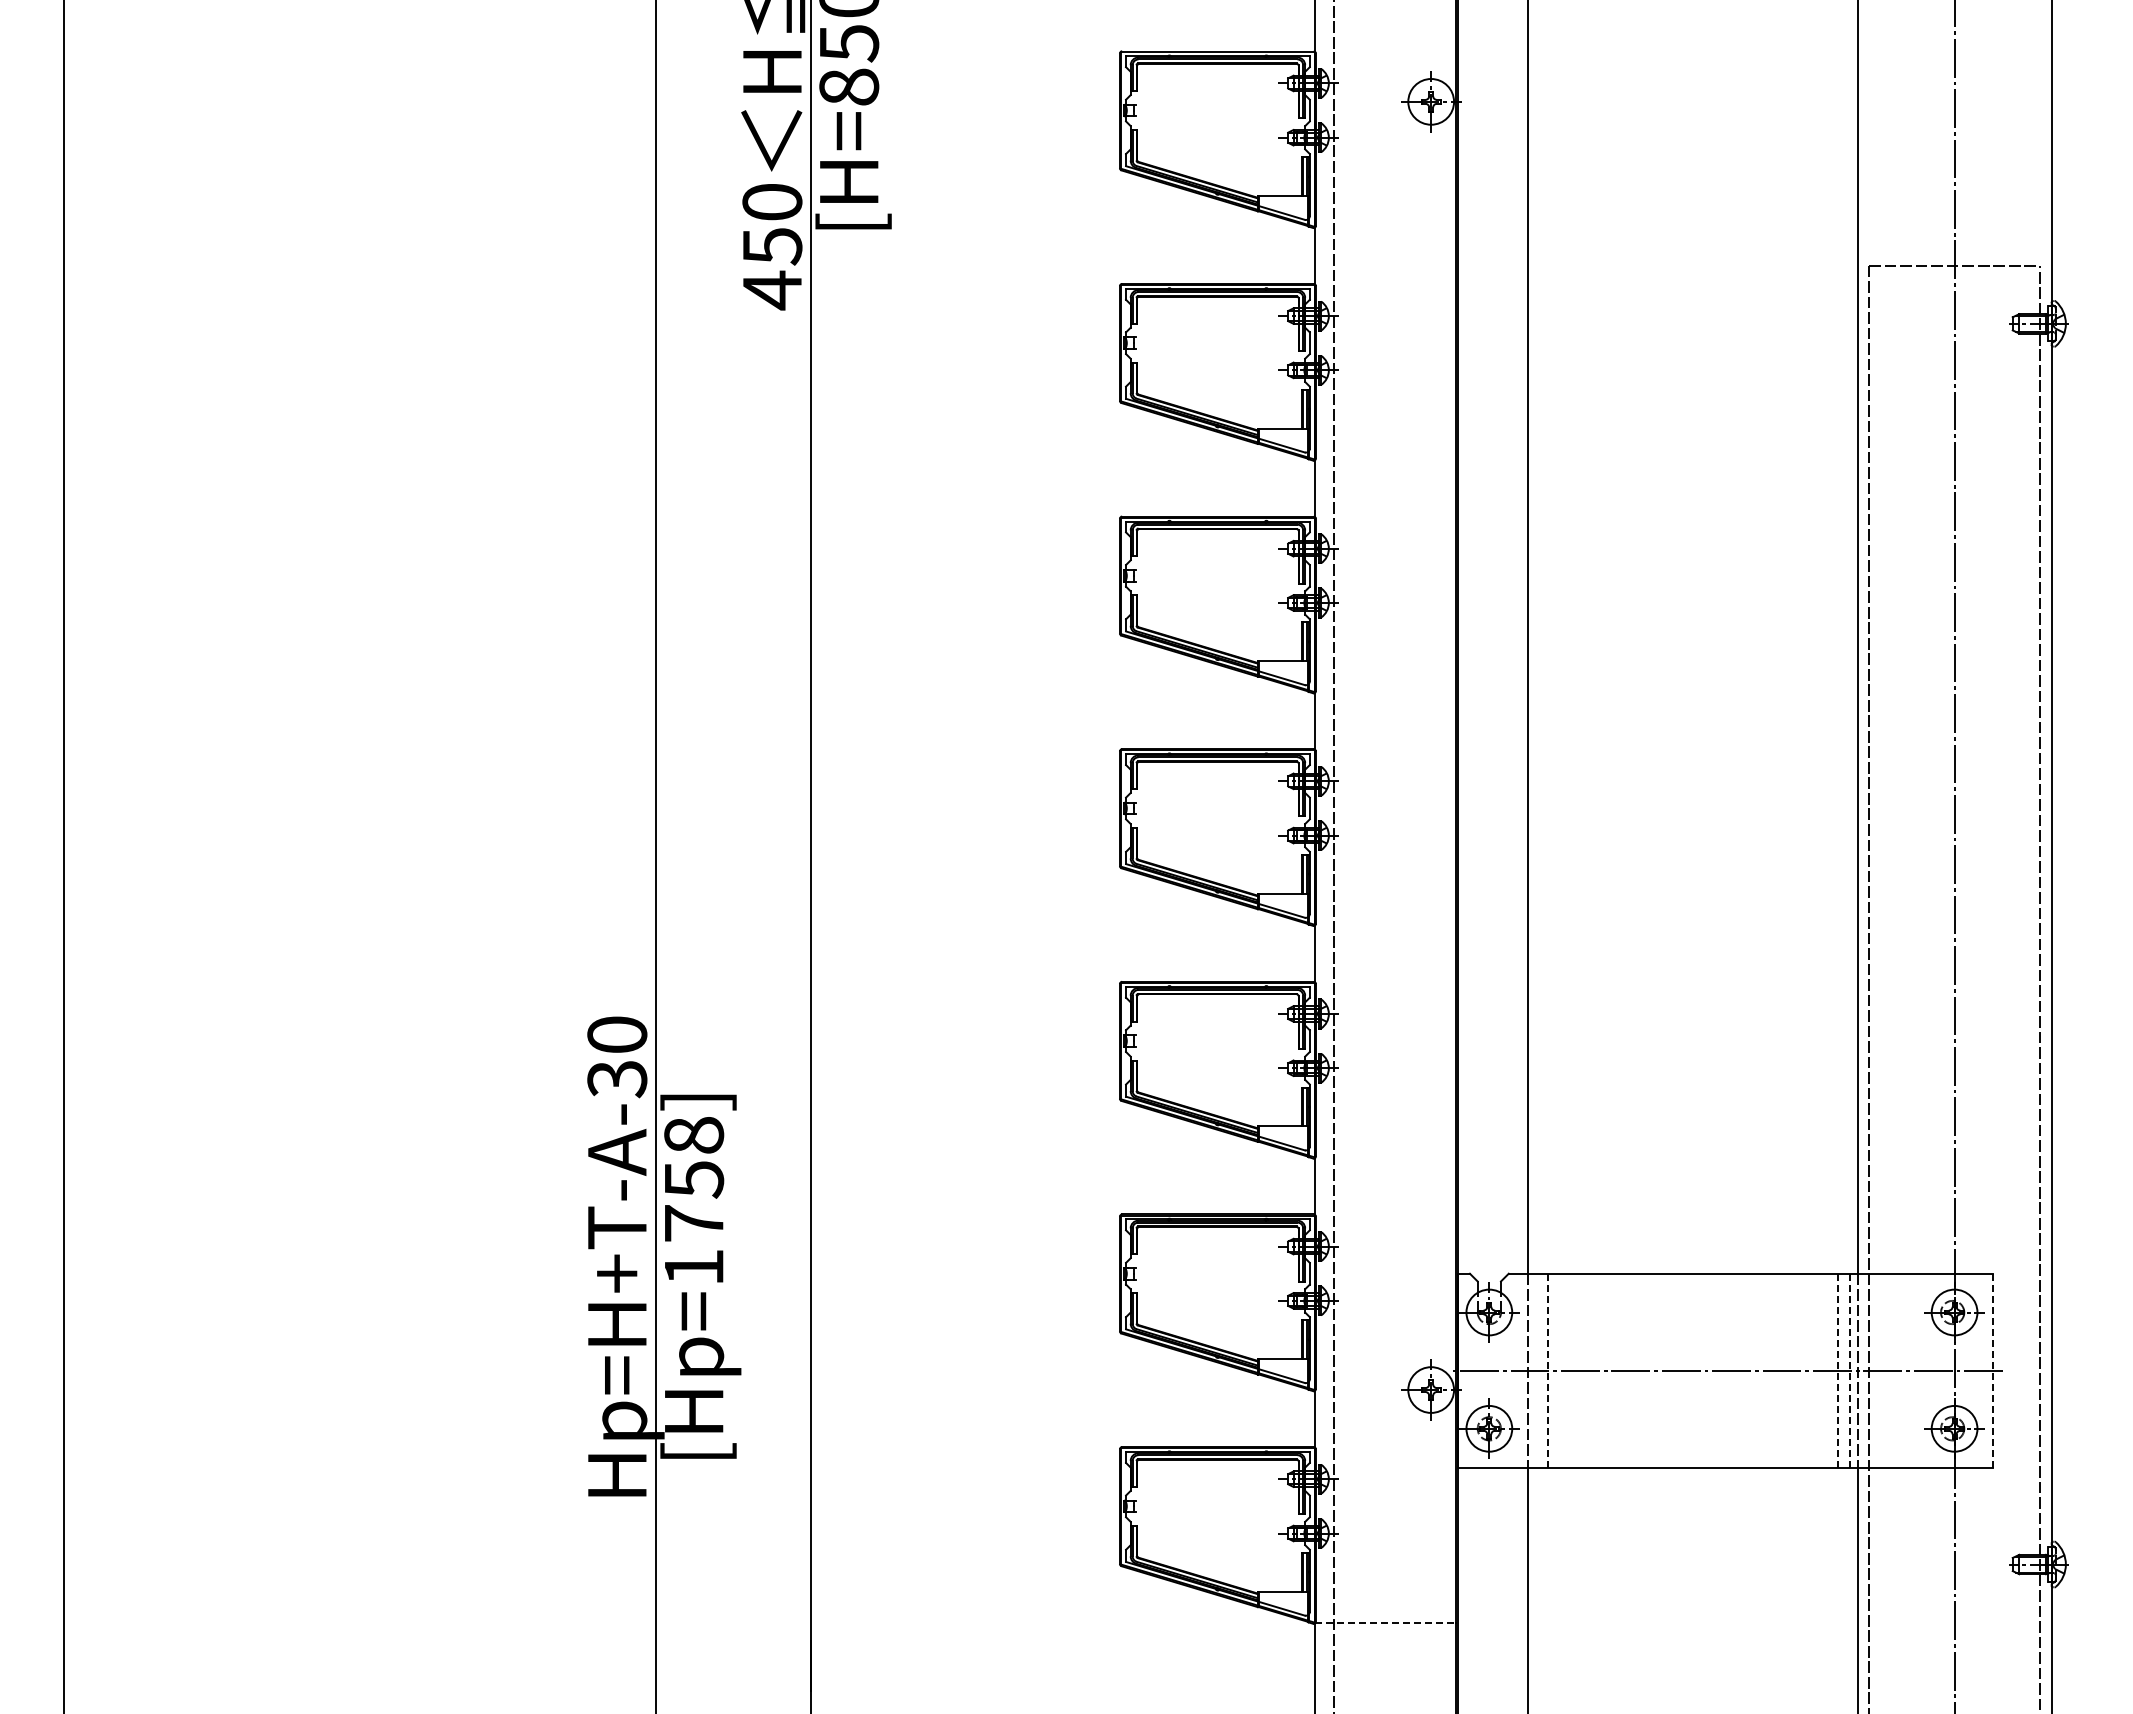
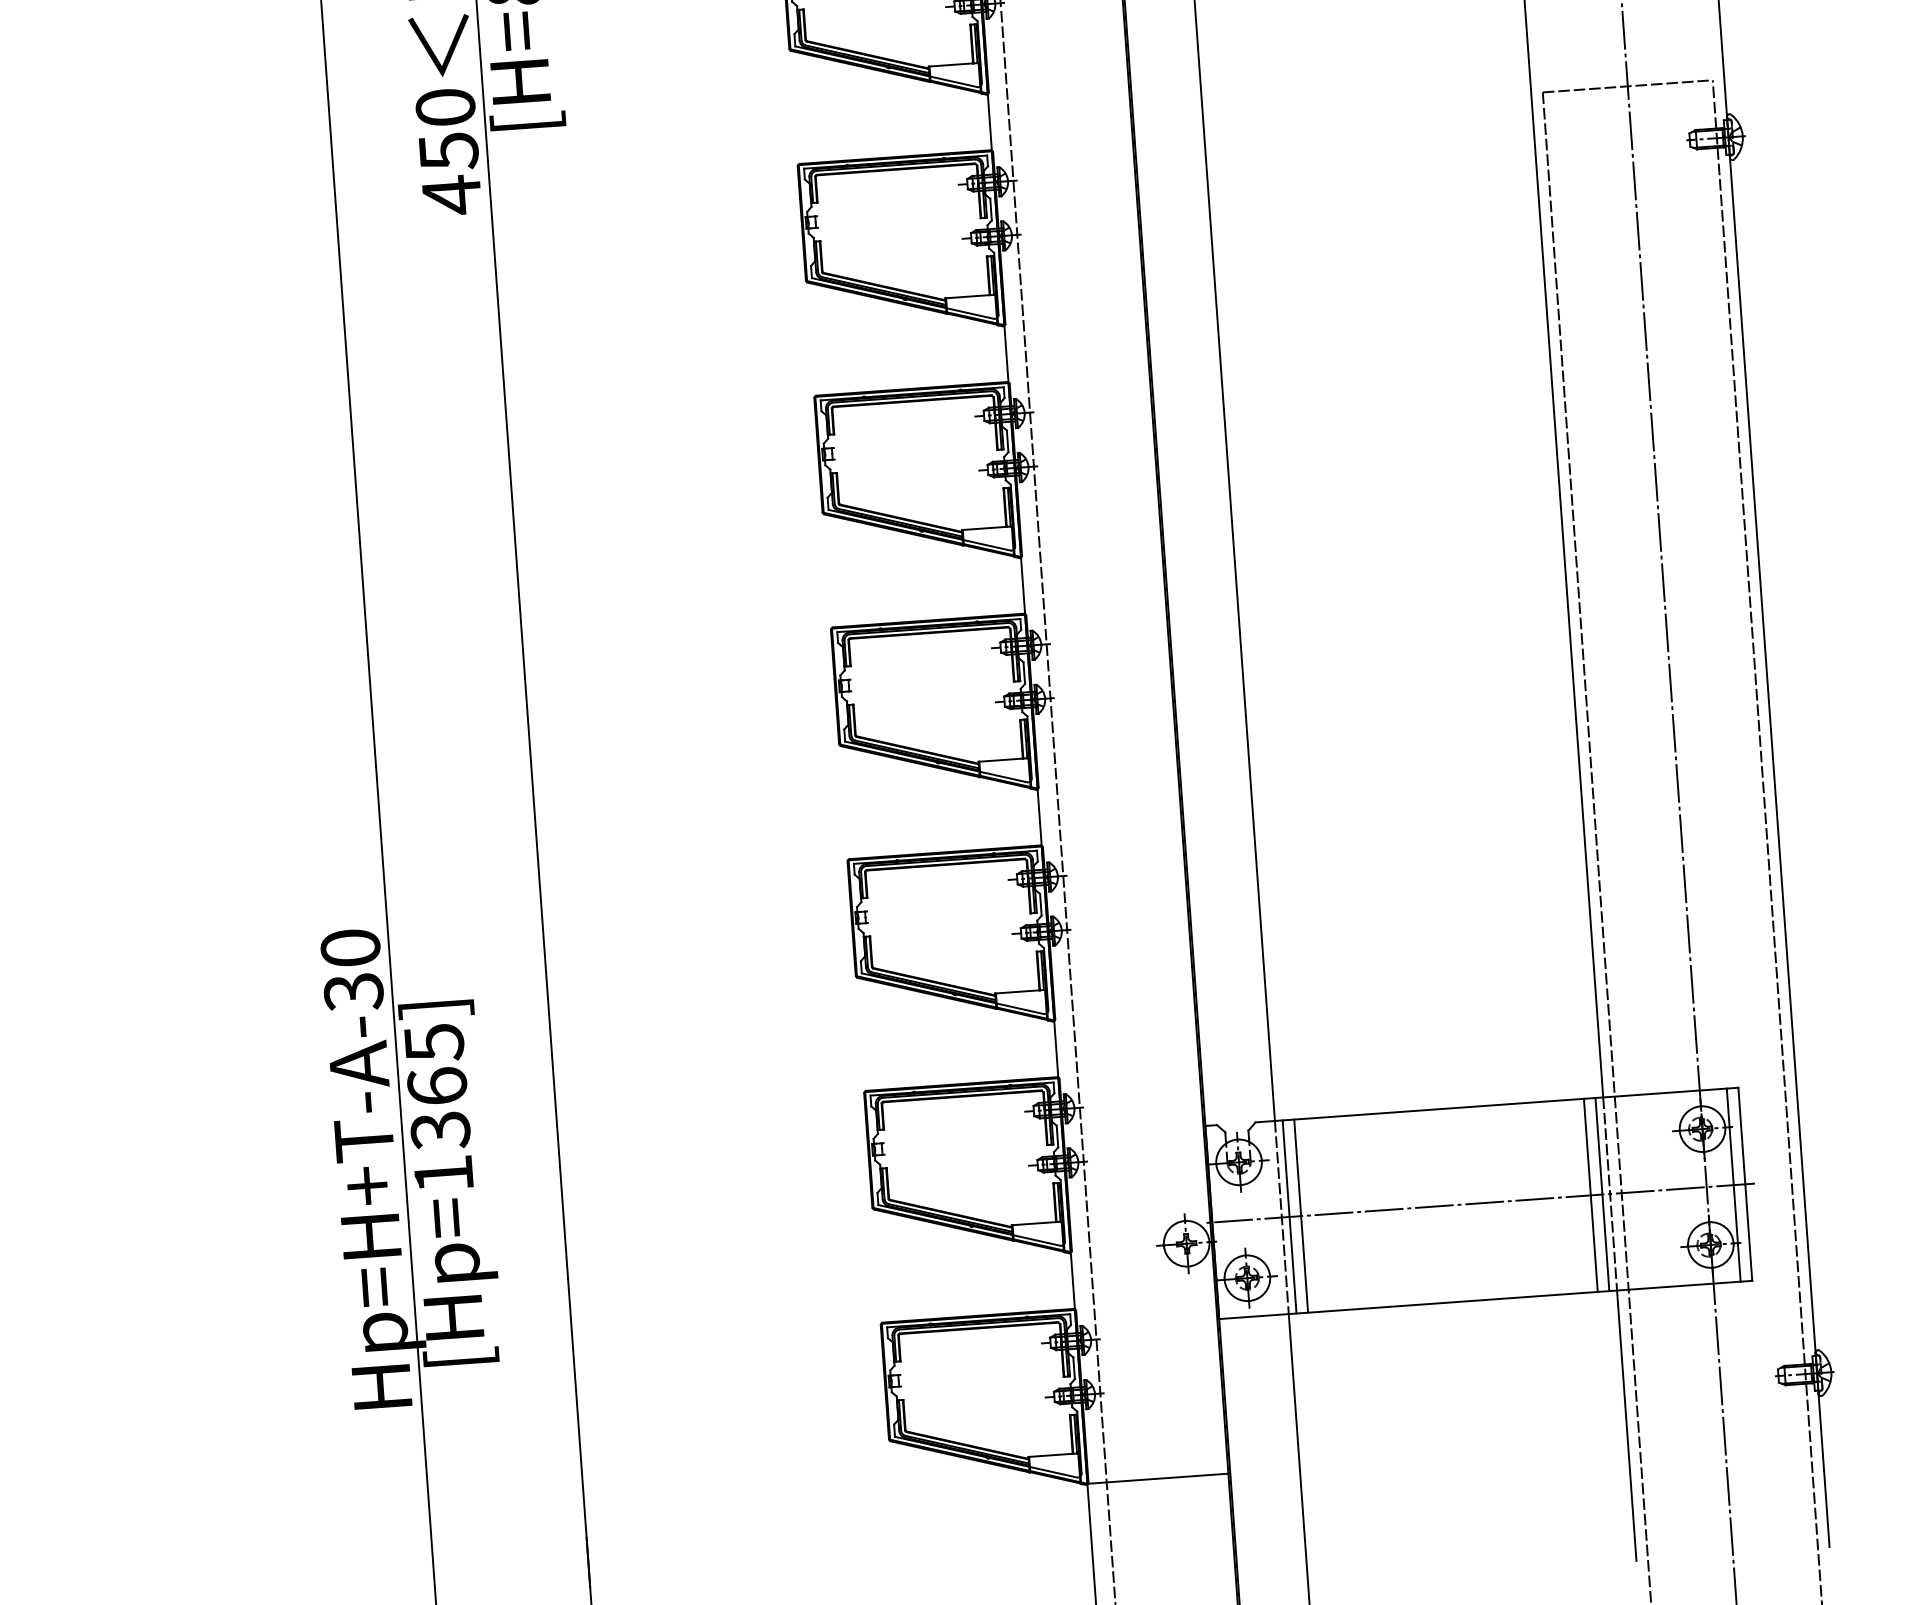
text: (694, 1179) -> (437, 1086), [Hp=1758] -> [Hp=1365]
line: (1535, 1370) -> (1289, 1216), added
line: (1547, 1370) -> (1301, 1215), dashed -> solid
line: (1838, 1370) -> (1591, 1195), dashed -> solid
line: (1849, 1370) -> (1601, 1194), dashed -> solid
line: (1981, 1370) -> (1733, 1184), added
line: (1993, 1370) -> (1745, 1184), dashed -> solid
line: (1385, 1622) -> (1157, 1478), dashed -> solid

